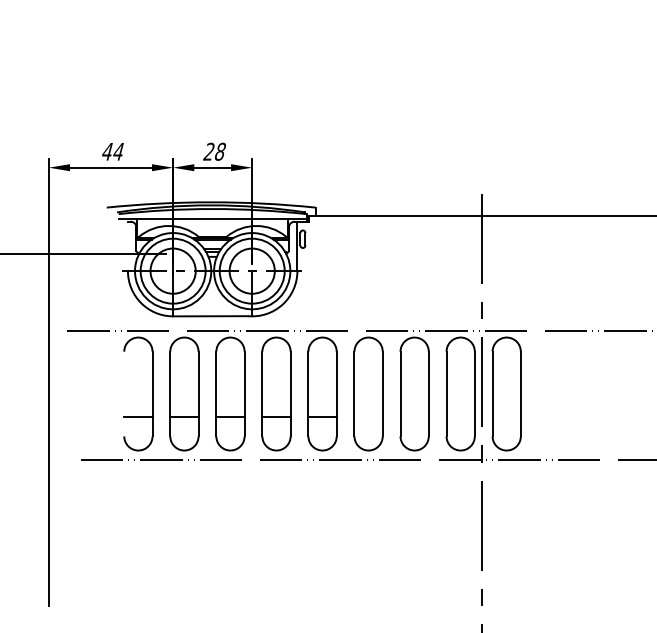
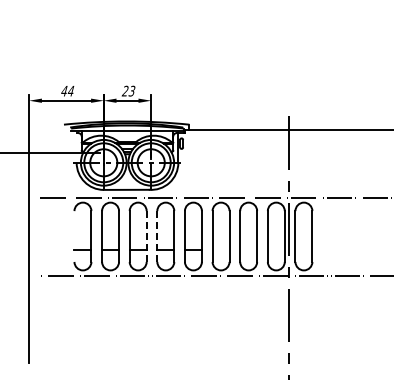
text: (219, 150) -> (131, 90), 28 -> 23
line: (244, 394) -> (146, 236), solid -> dashed
line: (262, 395) -> (157, 237), solid -> dashed

